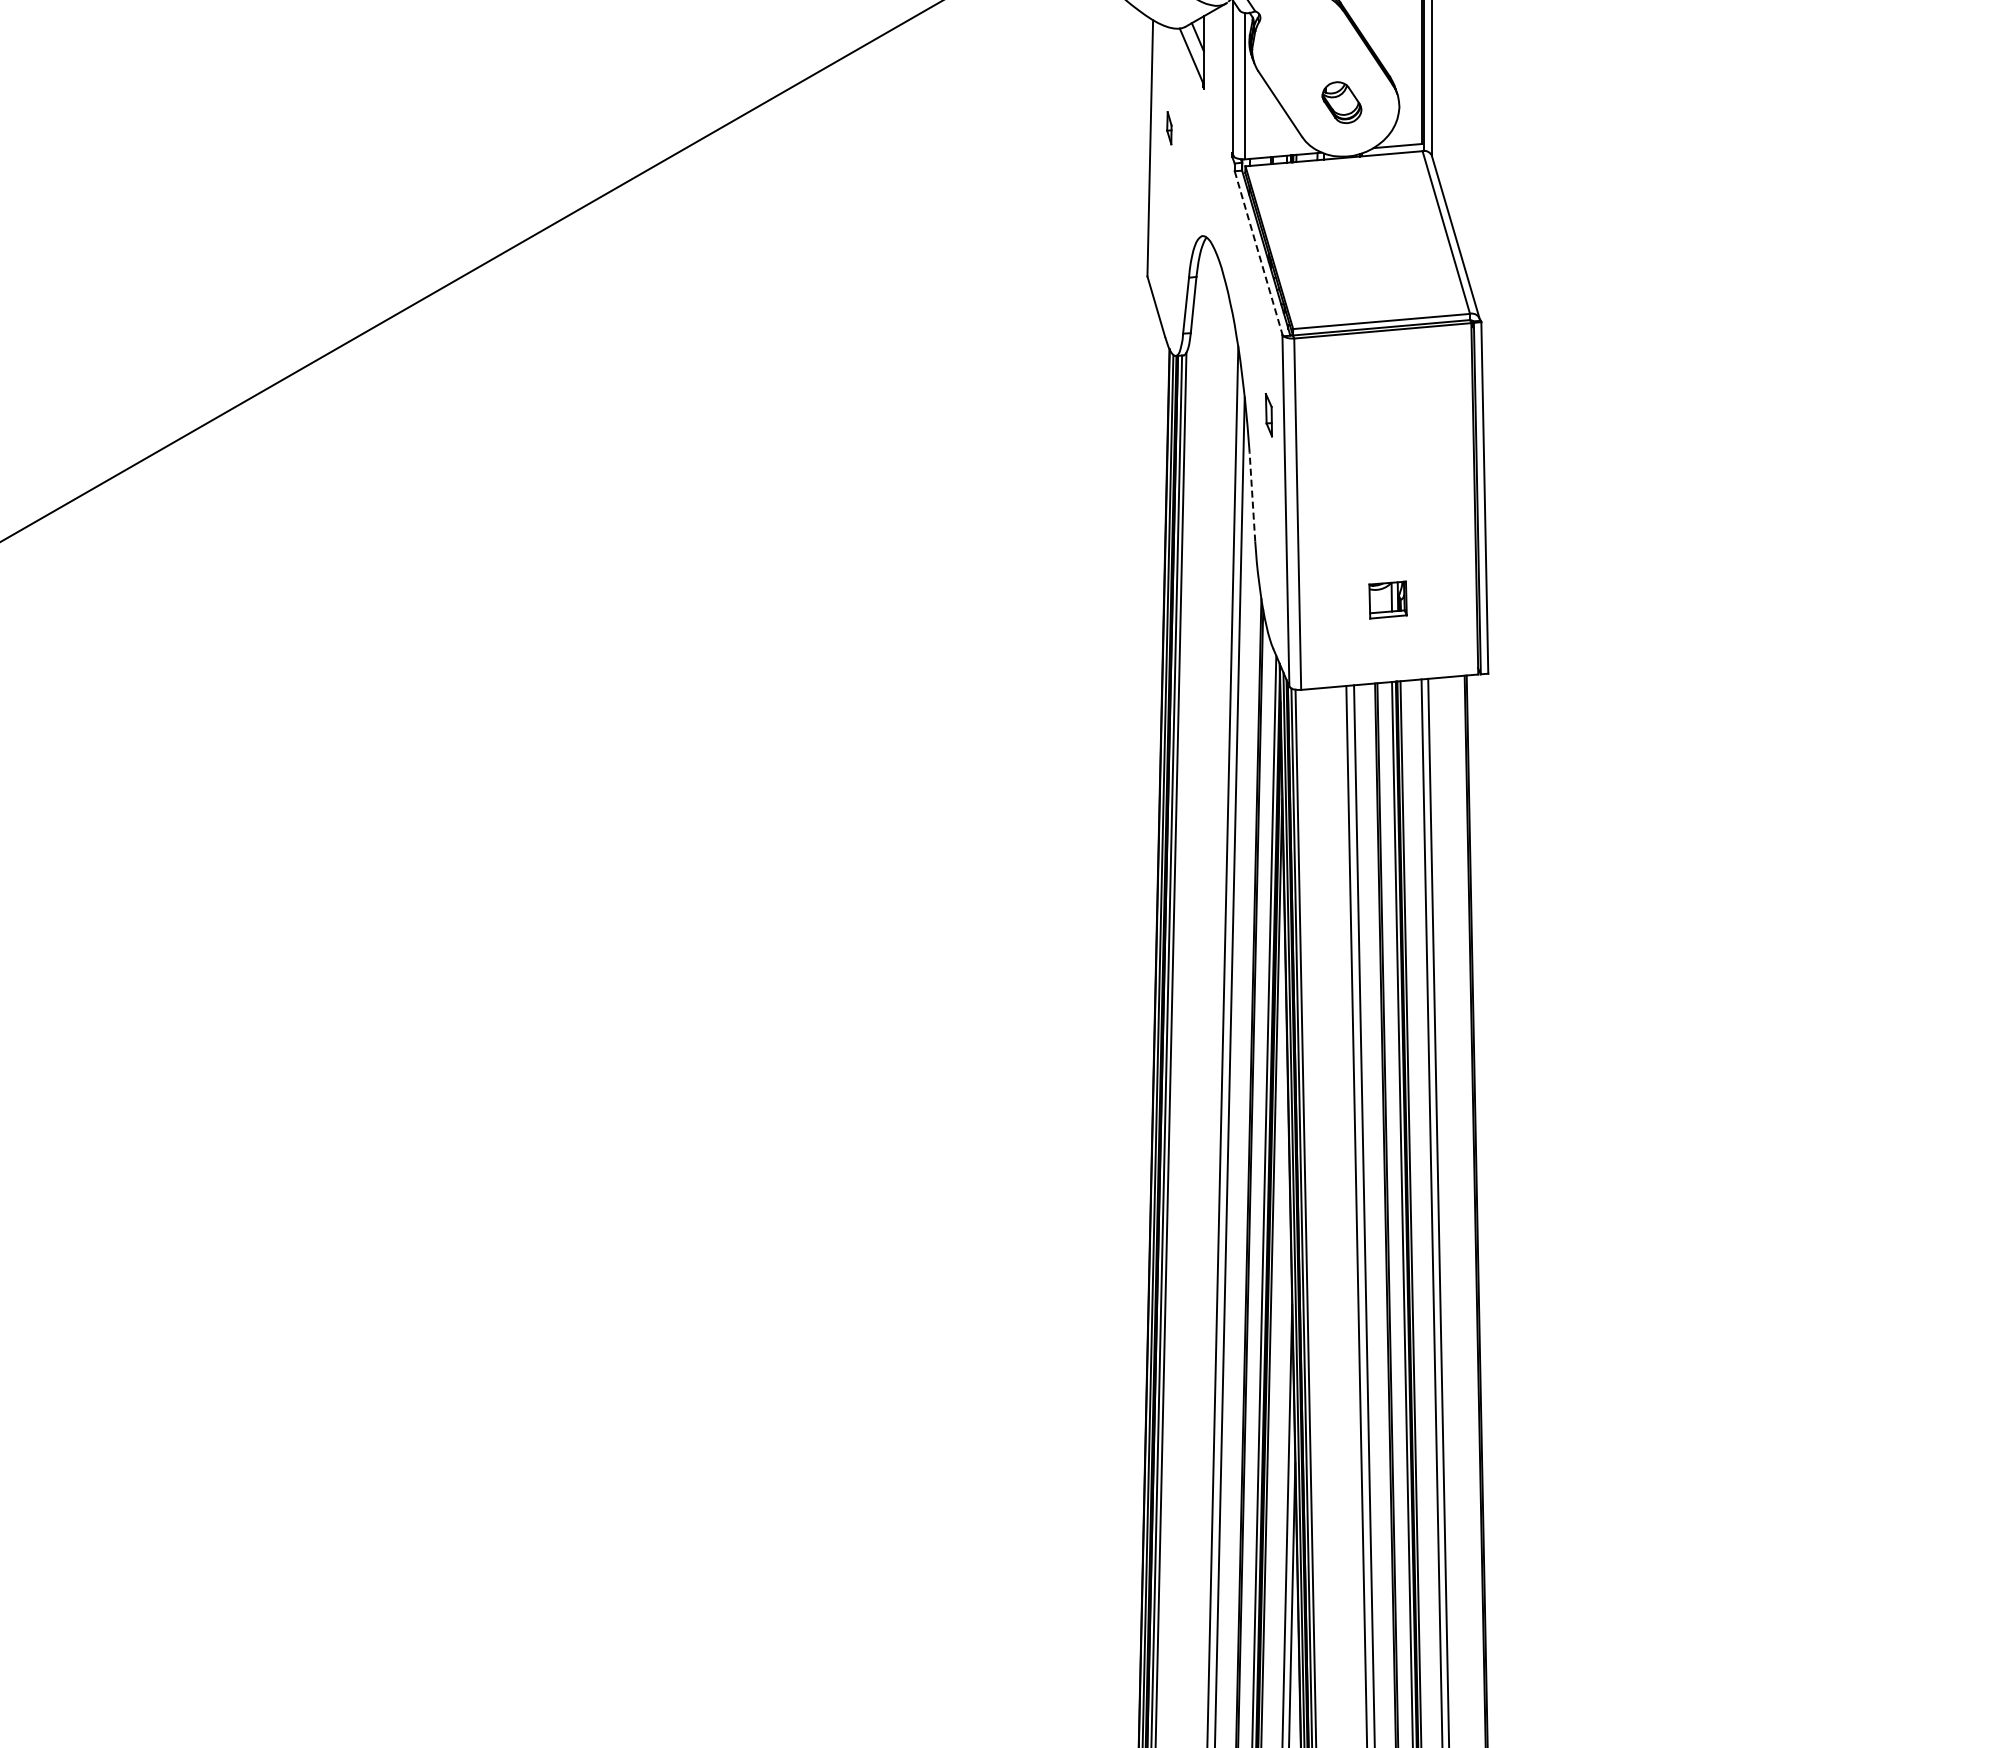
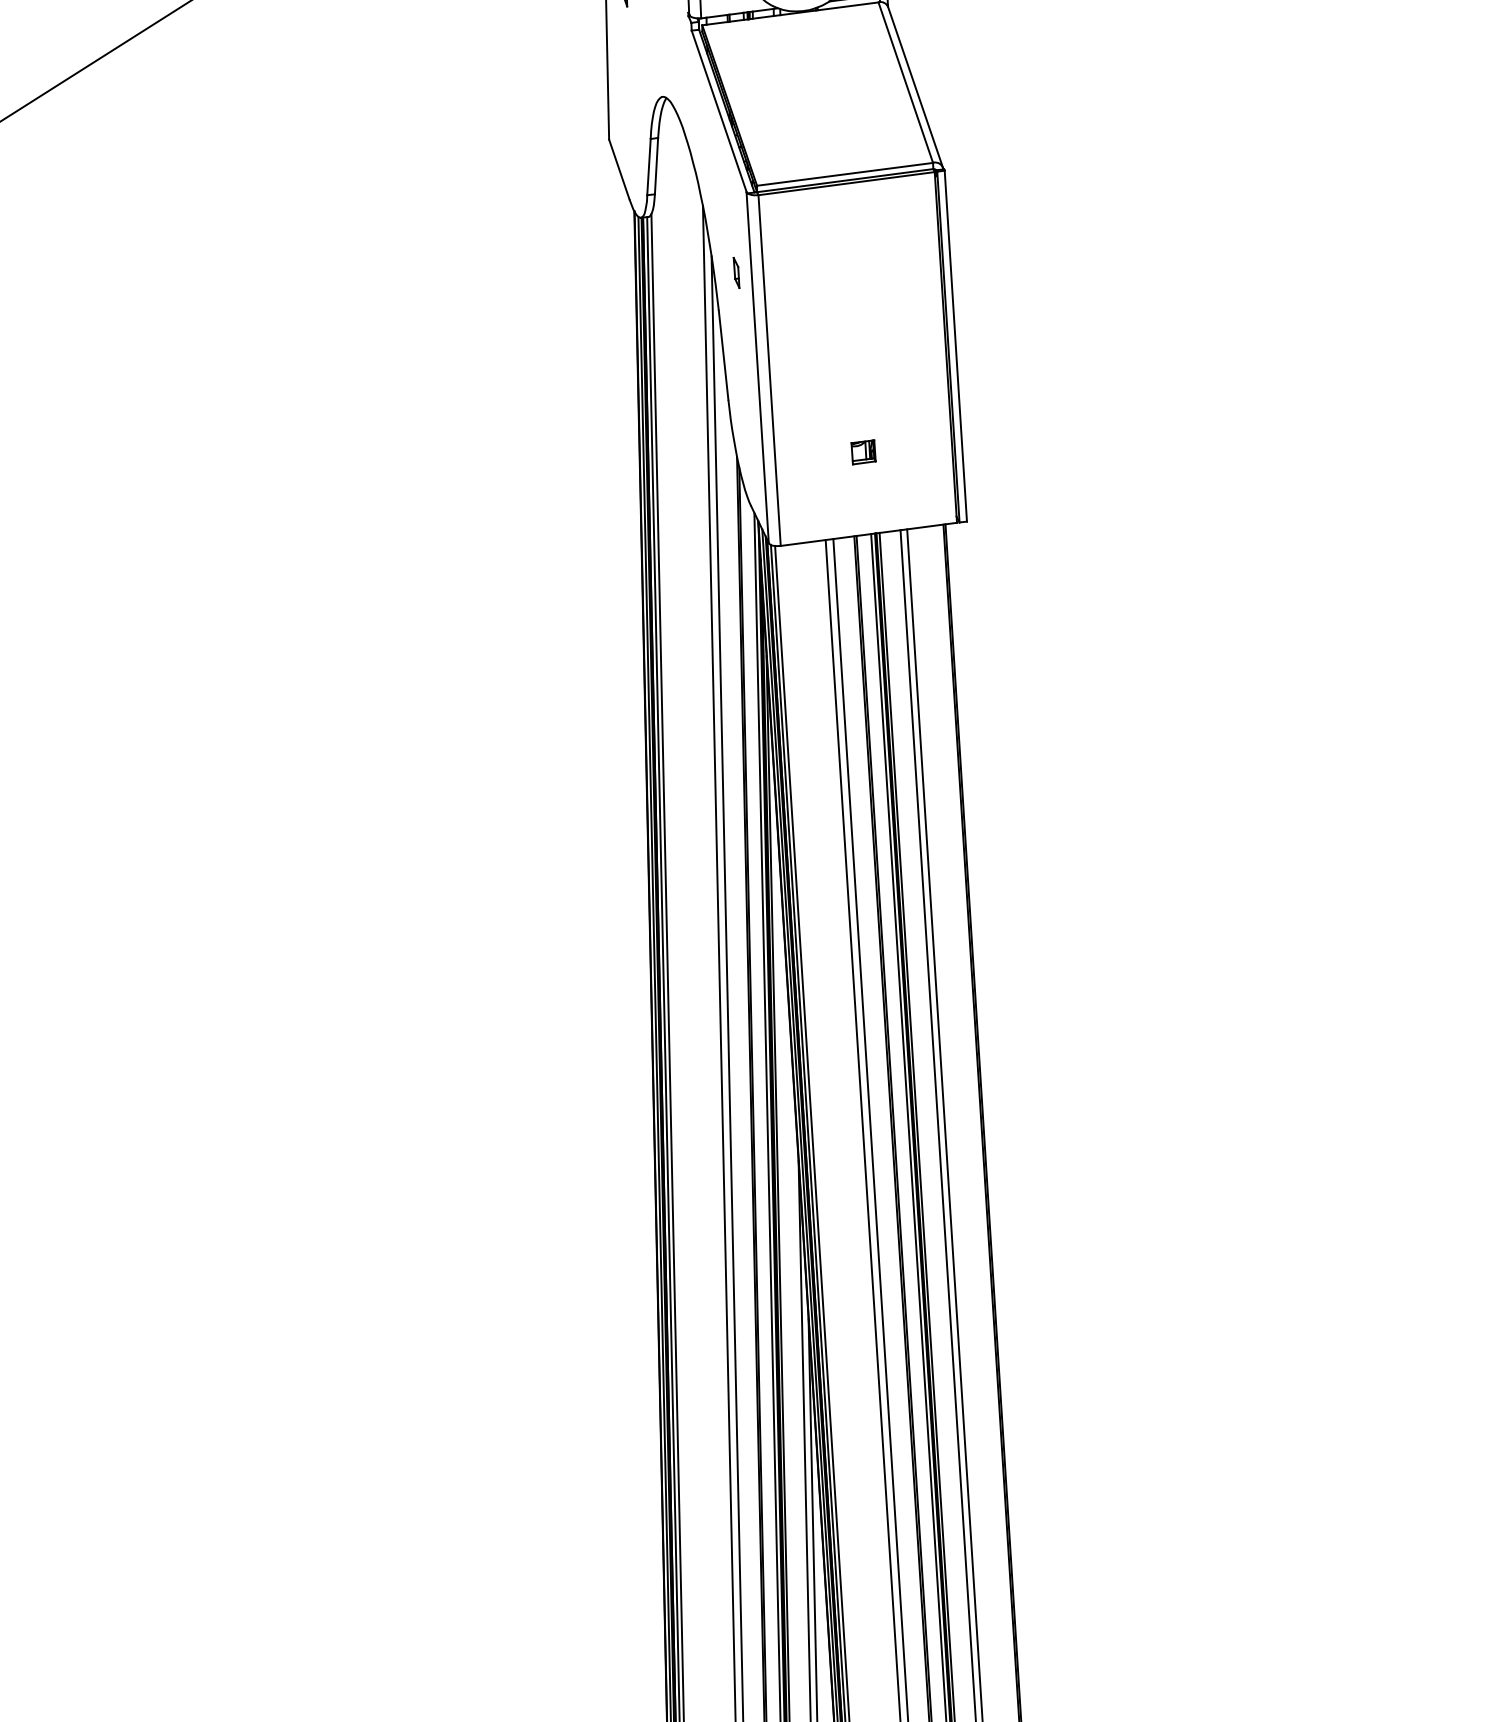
line: (1258, 253) -> (719, 111), dashed -> solid
part: (1268, 415) -> (736, 273), size x0.71
line: (1252, 496) -> (723, 354), dashed -> solid
part: (1387, 599) -> (863, 451), size x0.62

